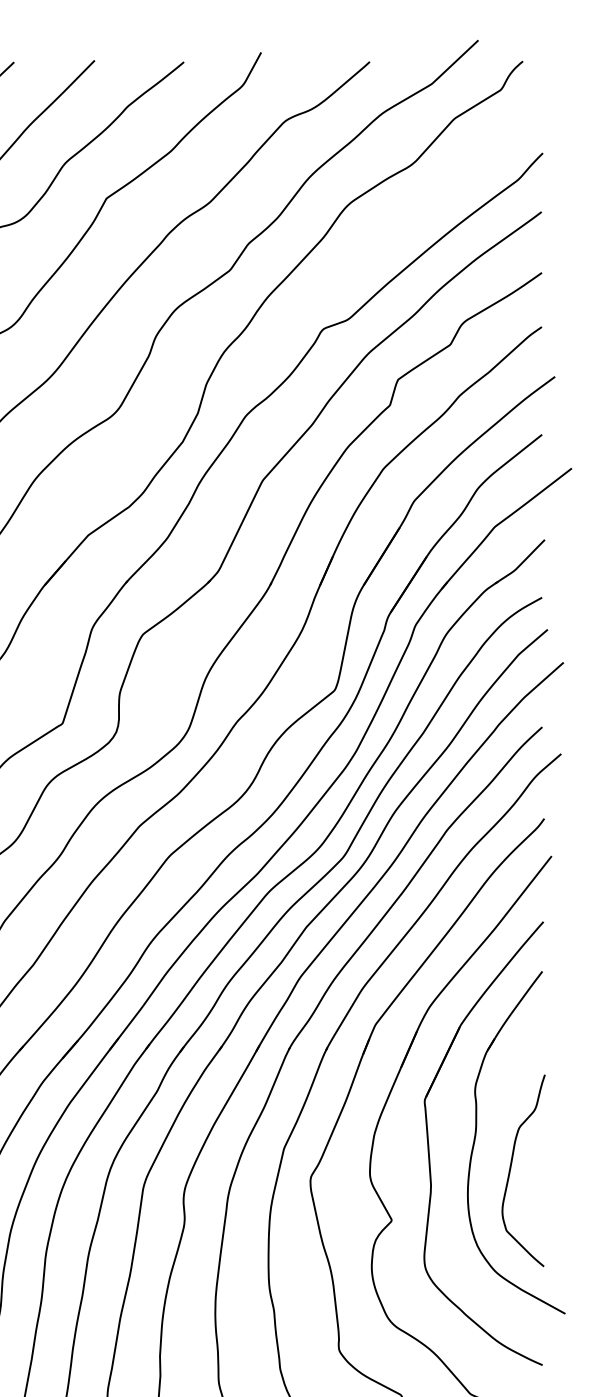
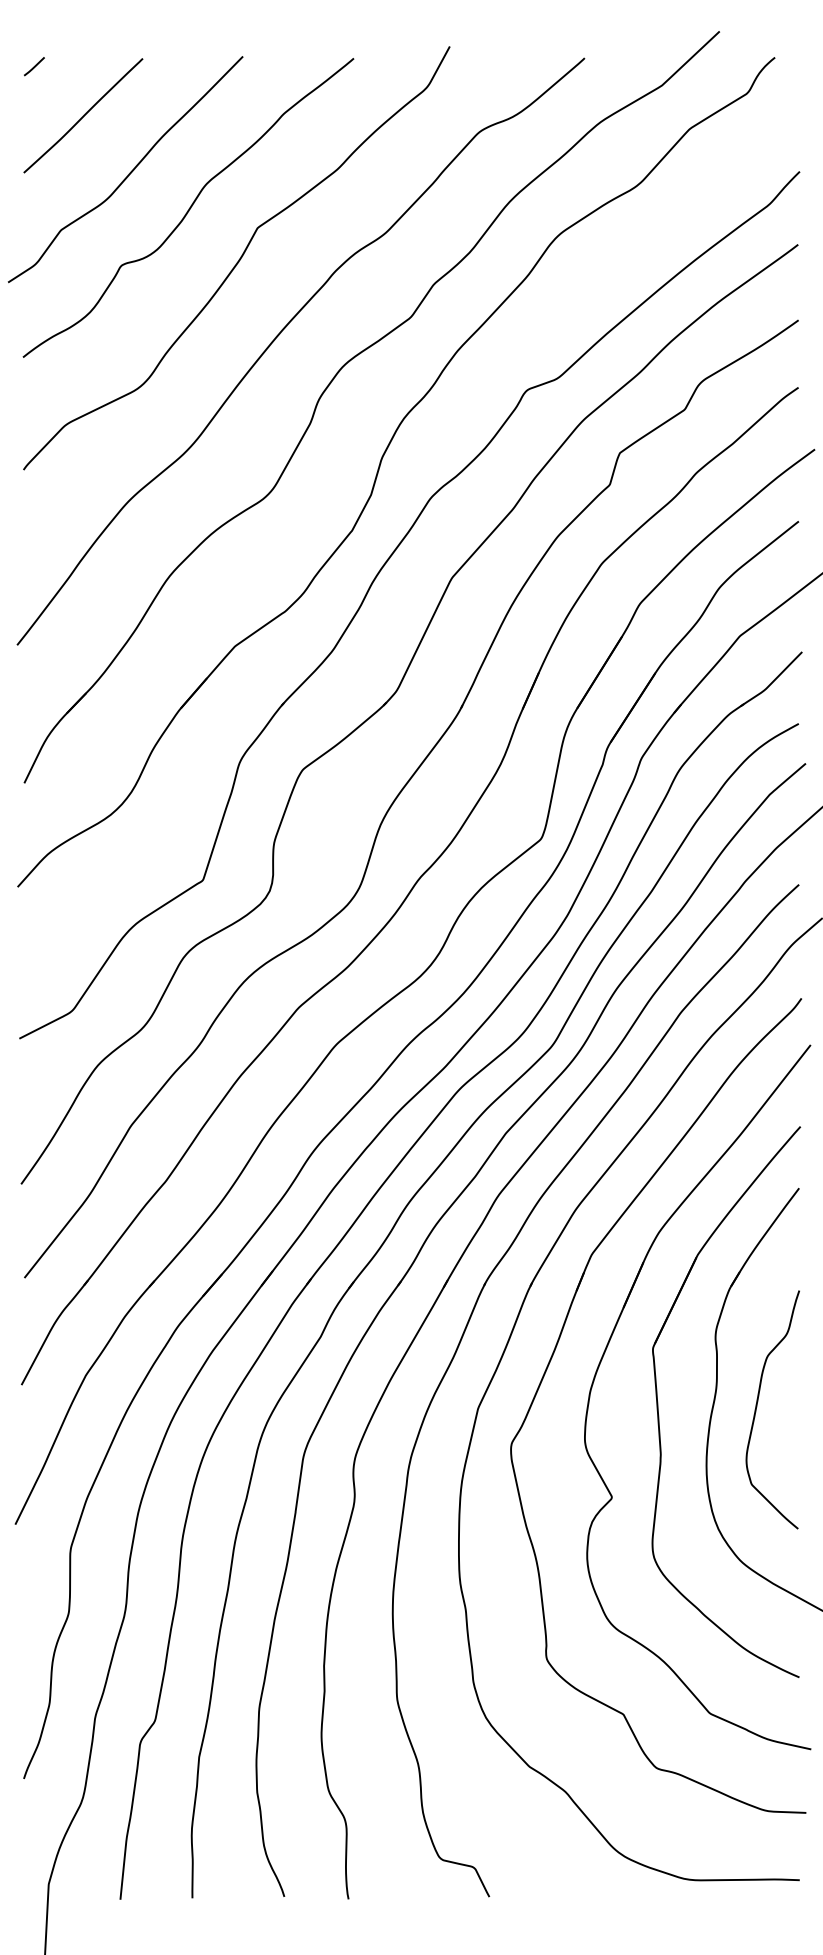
curve: (511, 1168) -> (757, 1407), moved

